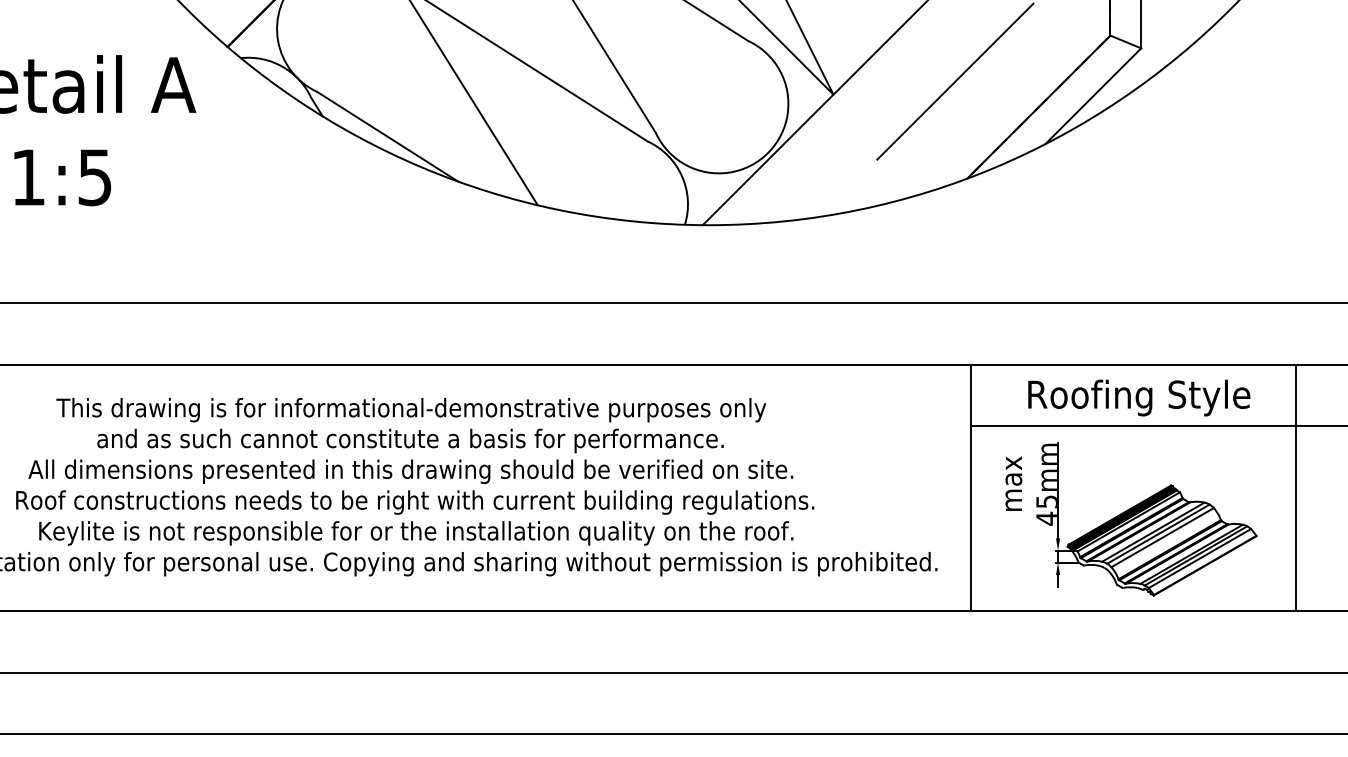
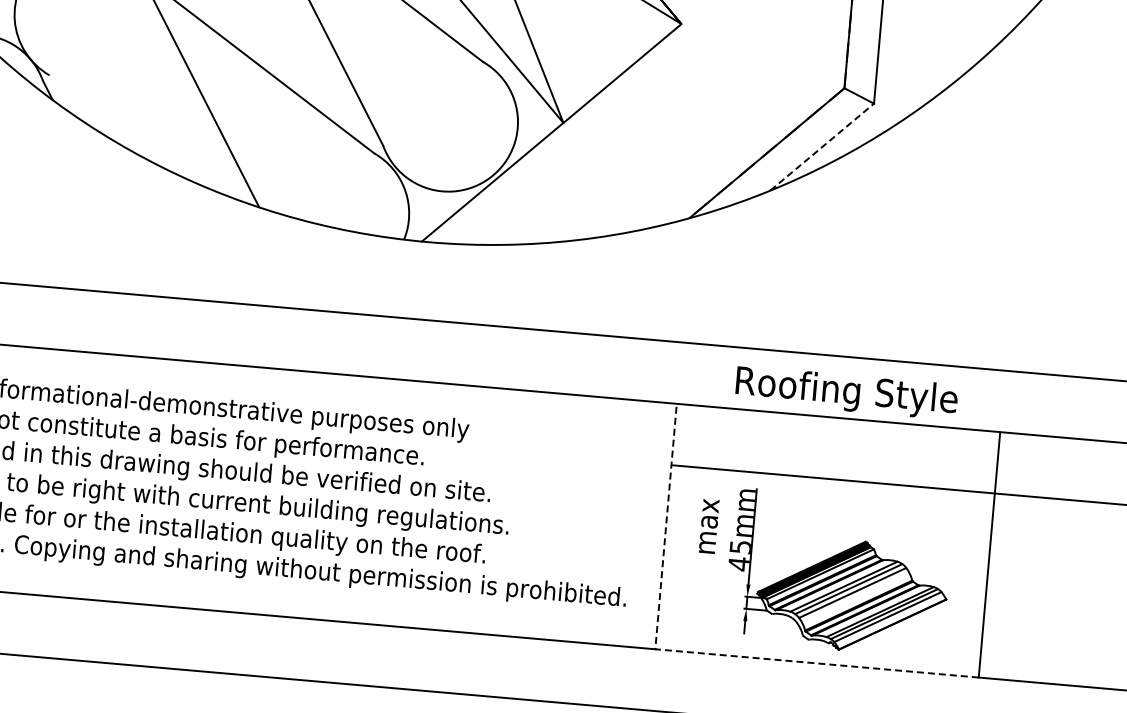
line: (955, 81) -> (686, 120), removed
line: (1093, 96) -> (822, 147), solid -> dashed
line: (387, 136) -> (115, 125), removed
text: (1139, 397) -> (847, 392), moved
line: (1008, 610) -> (692, 652), solid -> dashed

